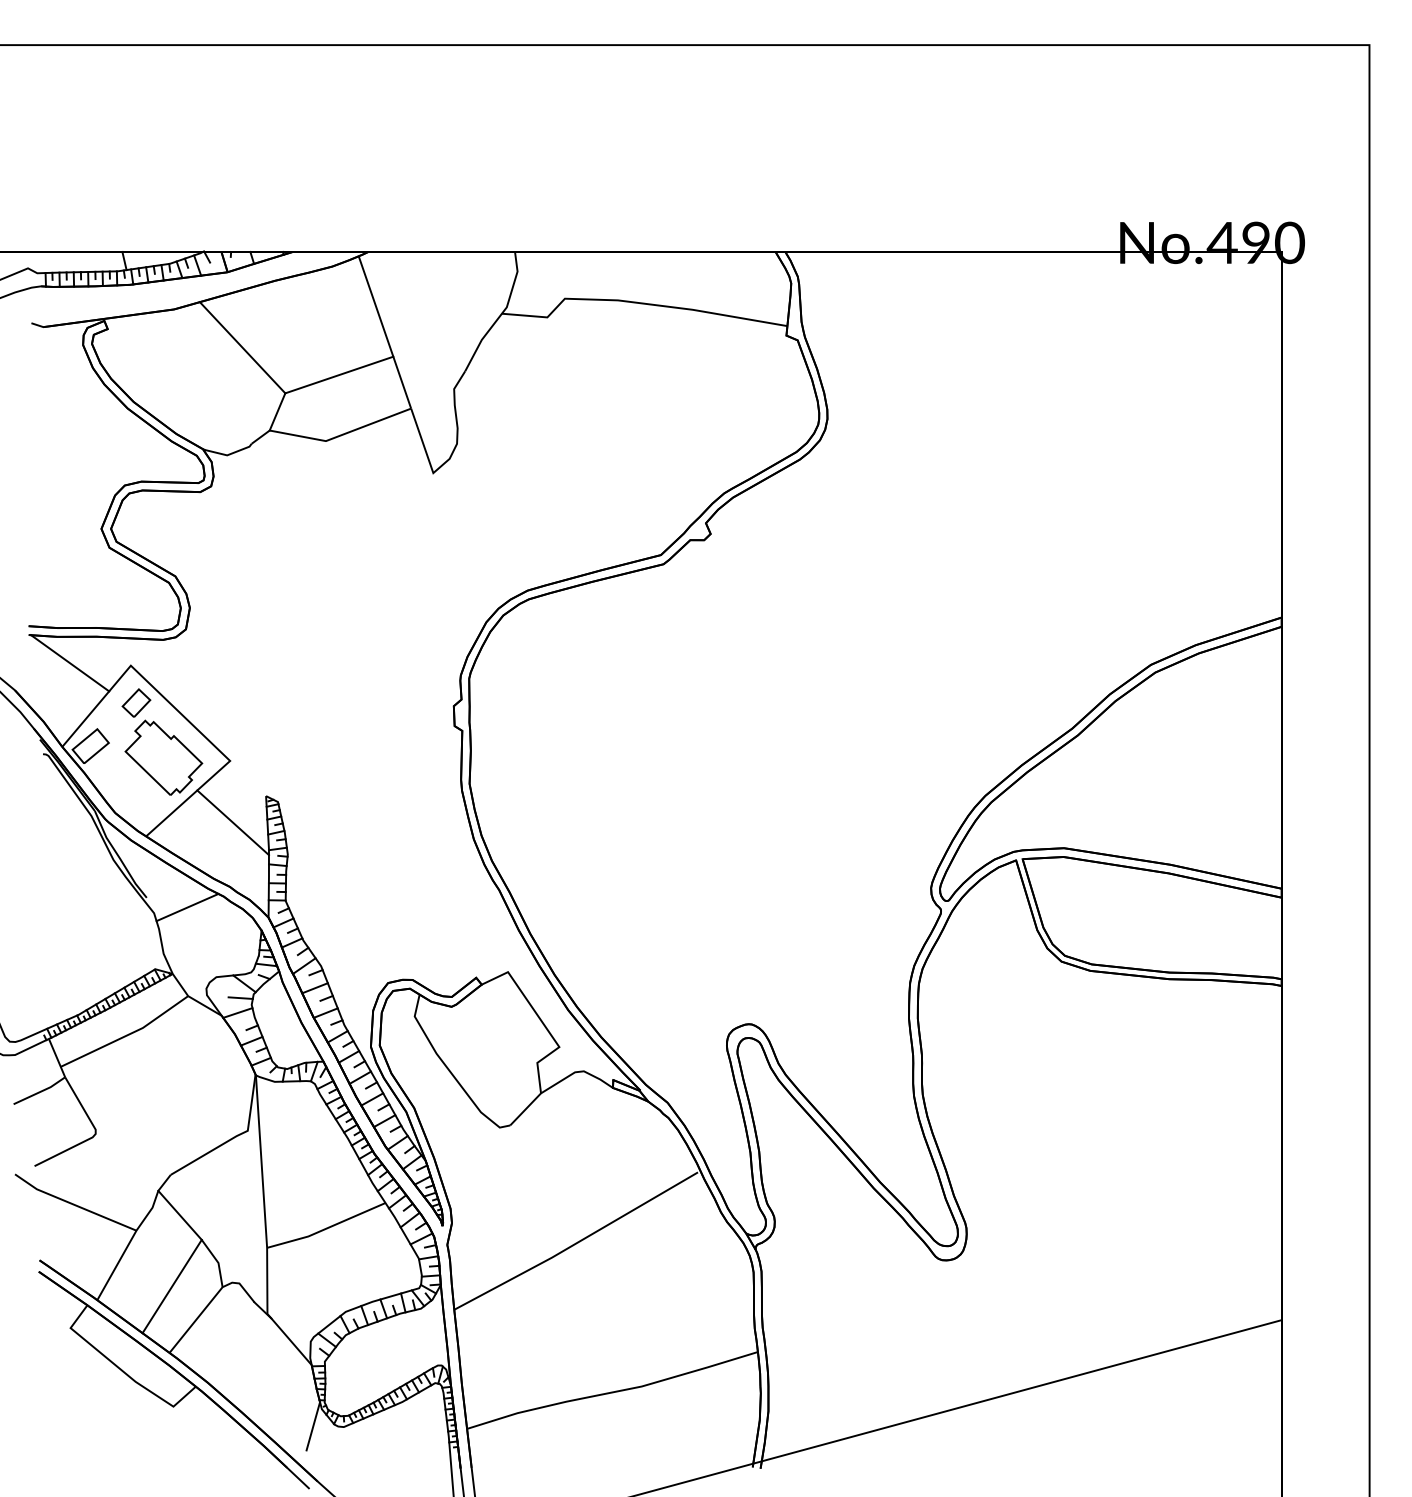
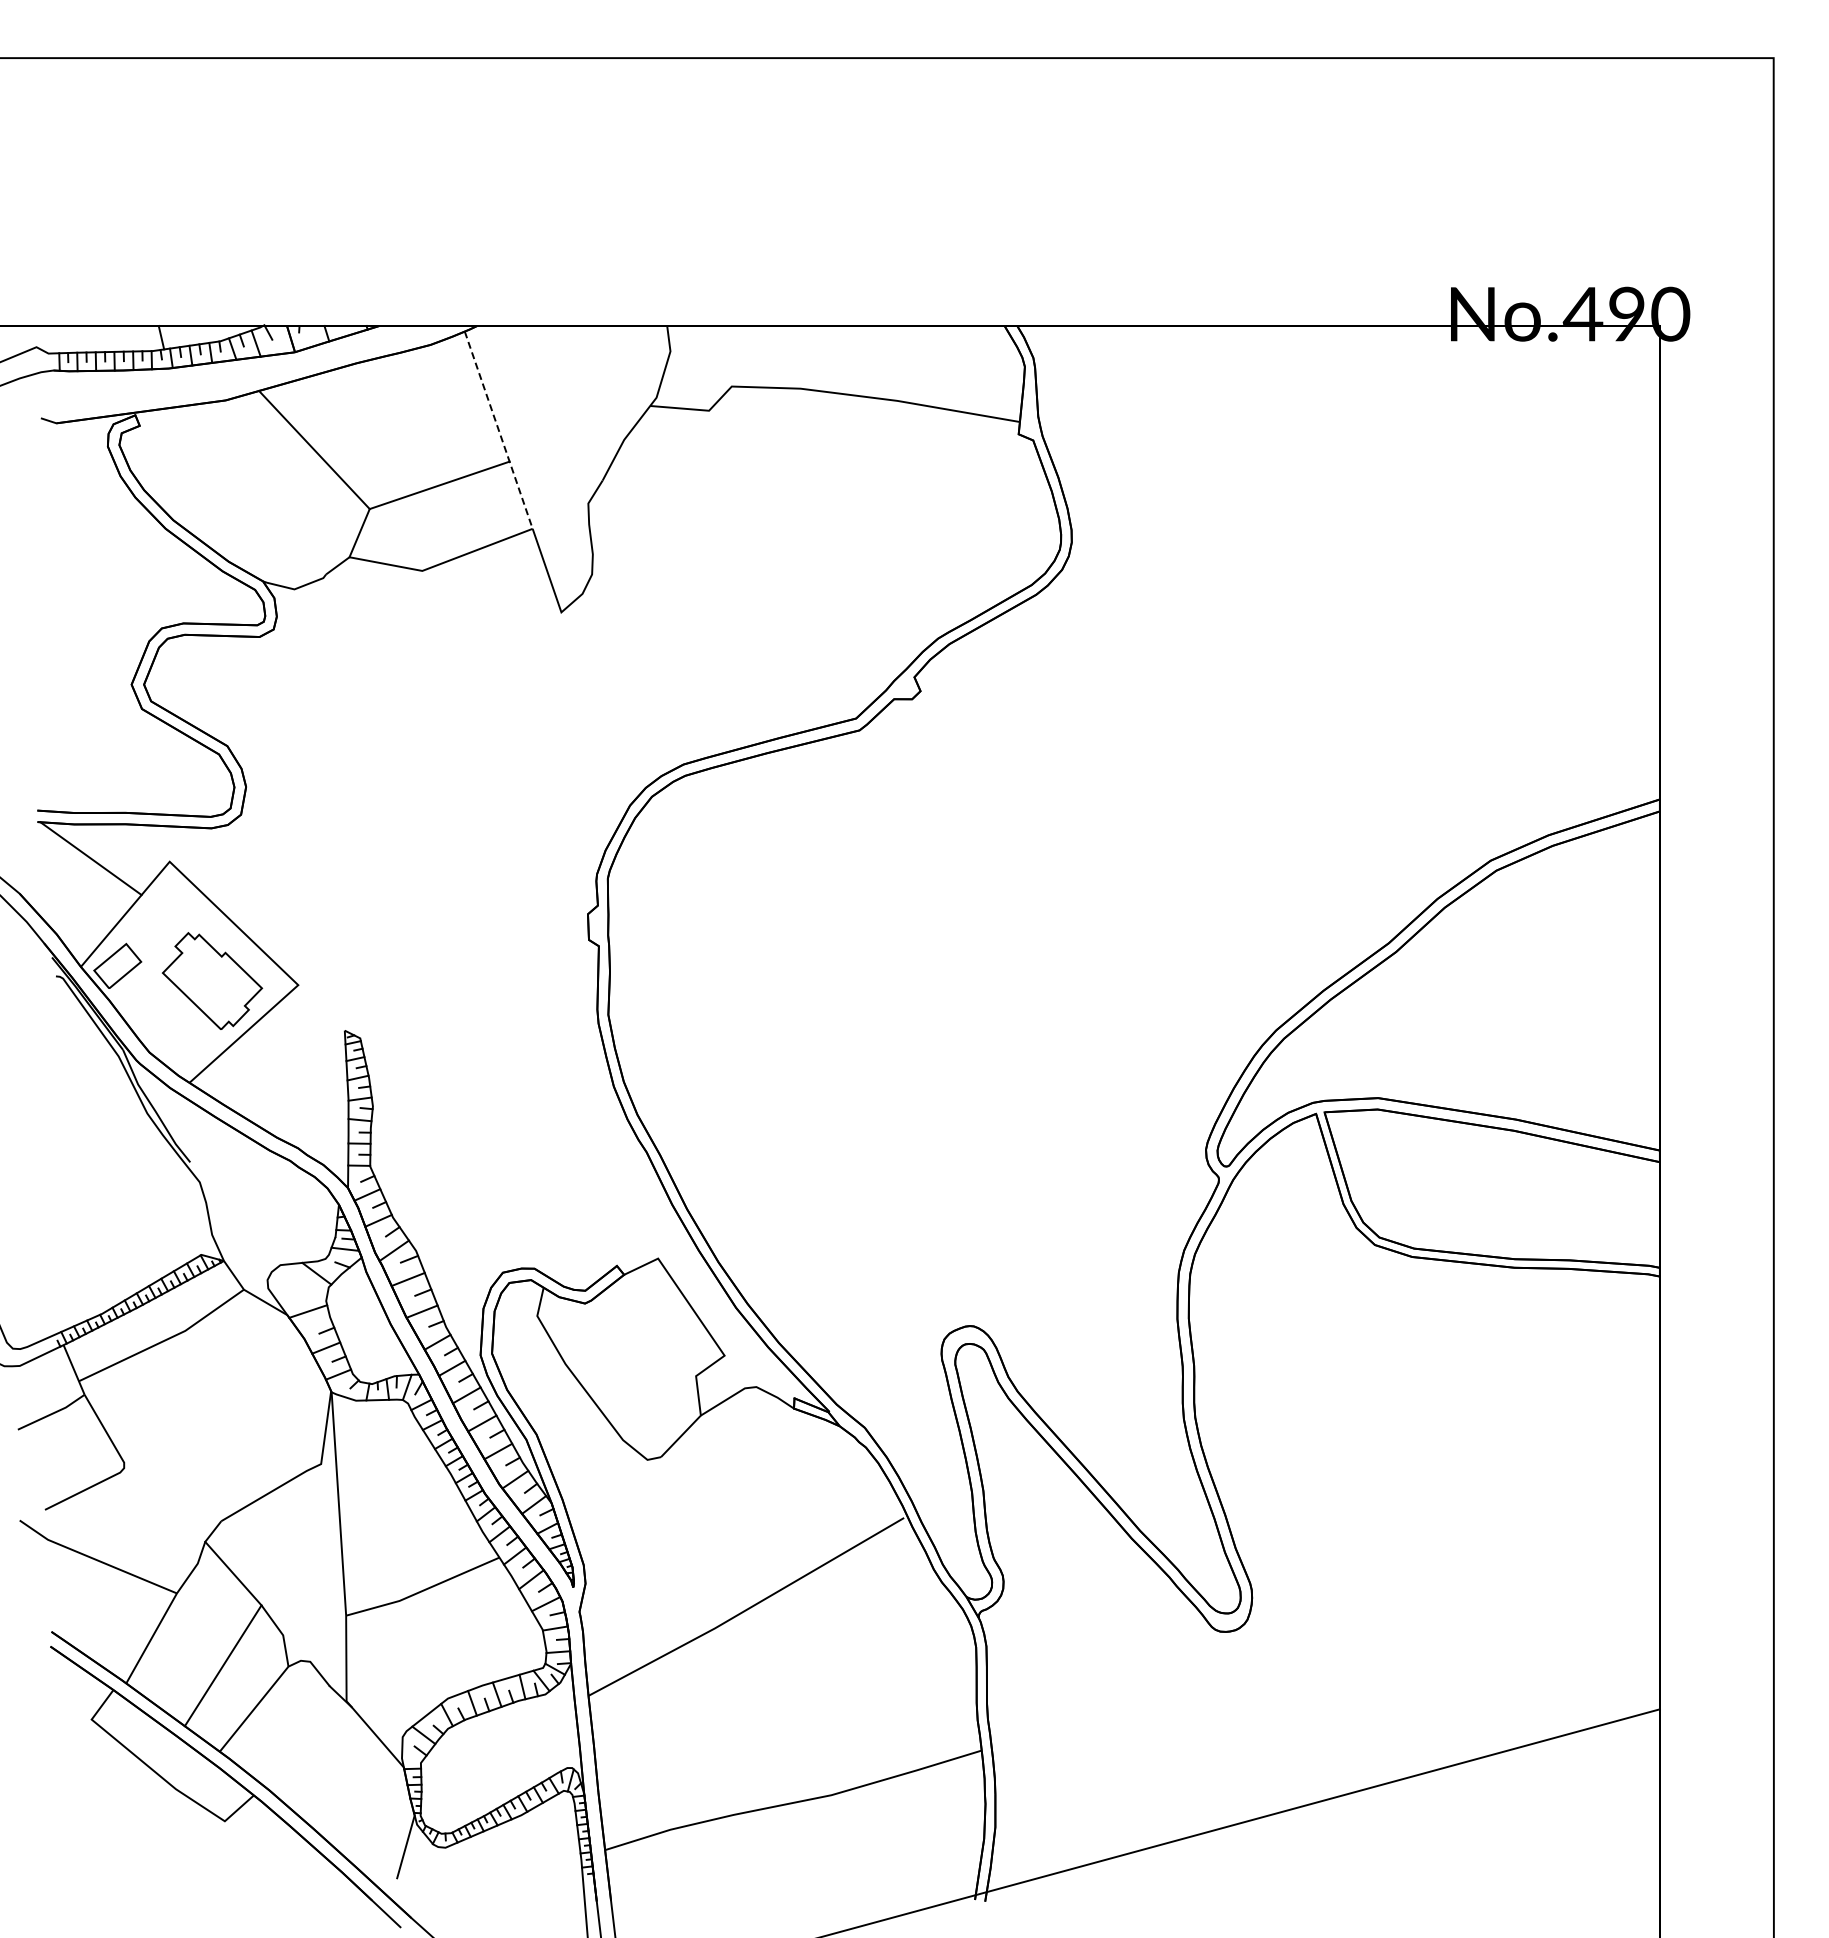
line: (385, 333) -> (499, 431), solid -> dashed
part: (136, 702) -> (176, 909), removed
line: (232, 823) -> (301, 1065), removed
line: (187, 907) -> (243, 1174), removed
line: (240, 998) -> (311, 1292), removed

